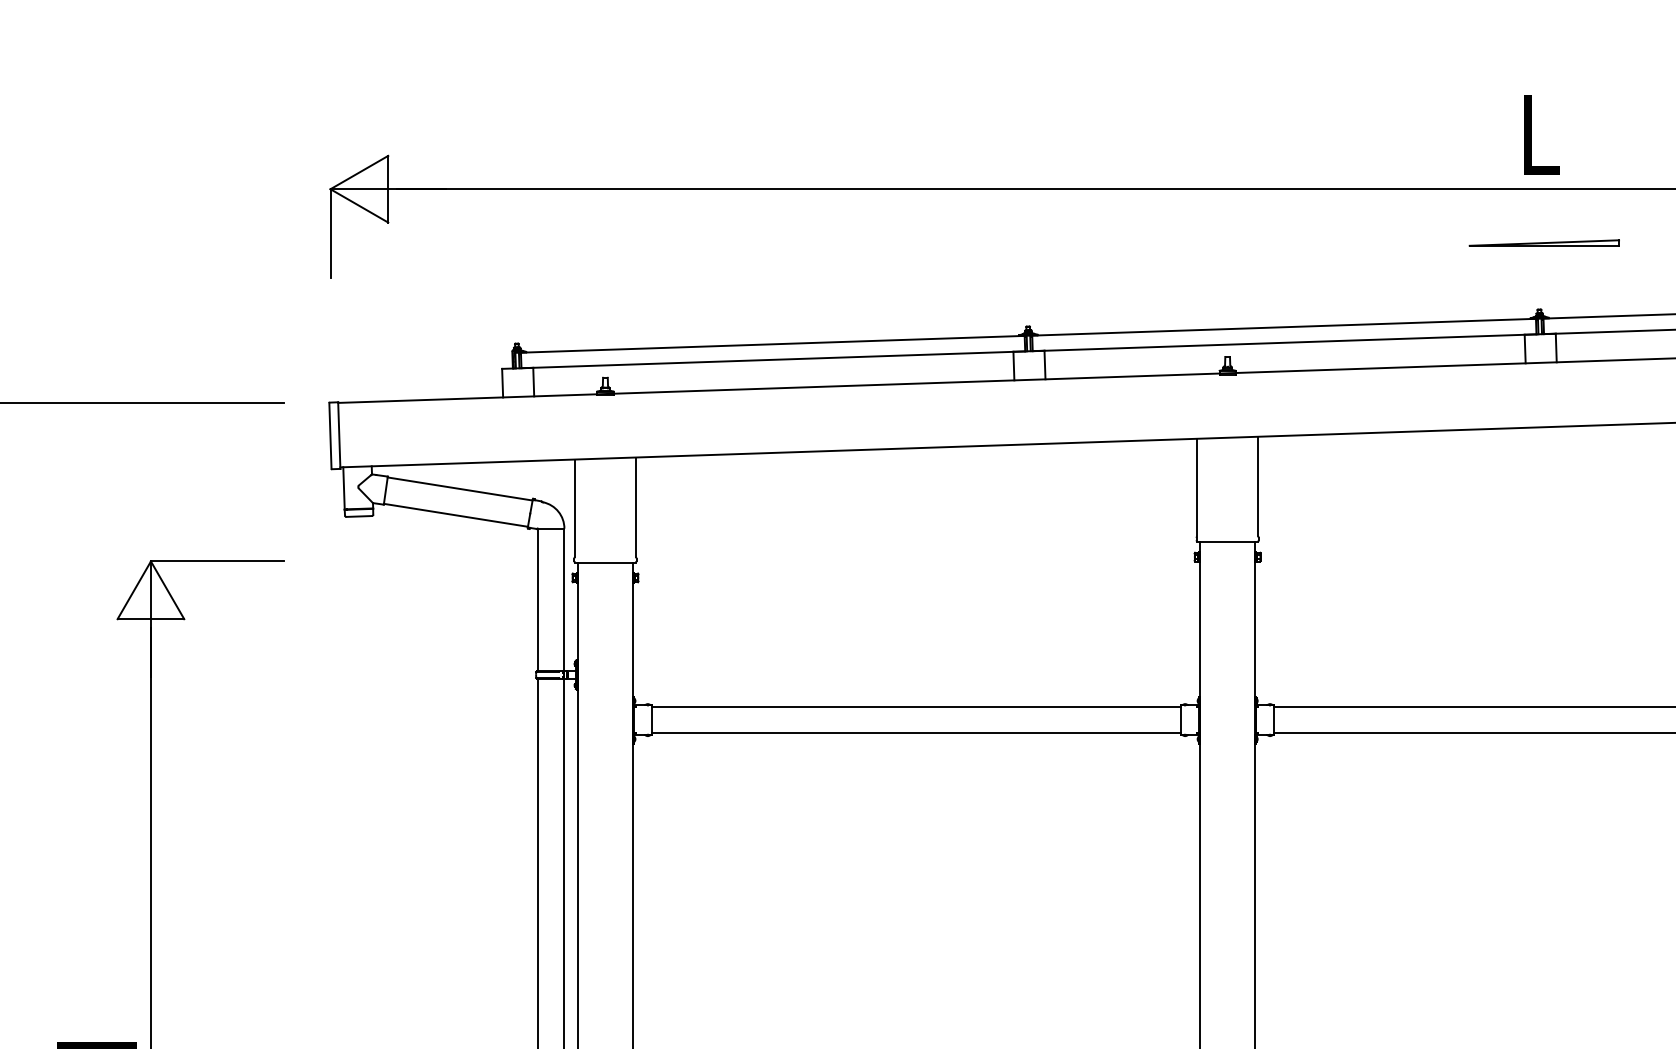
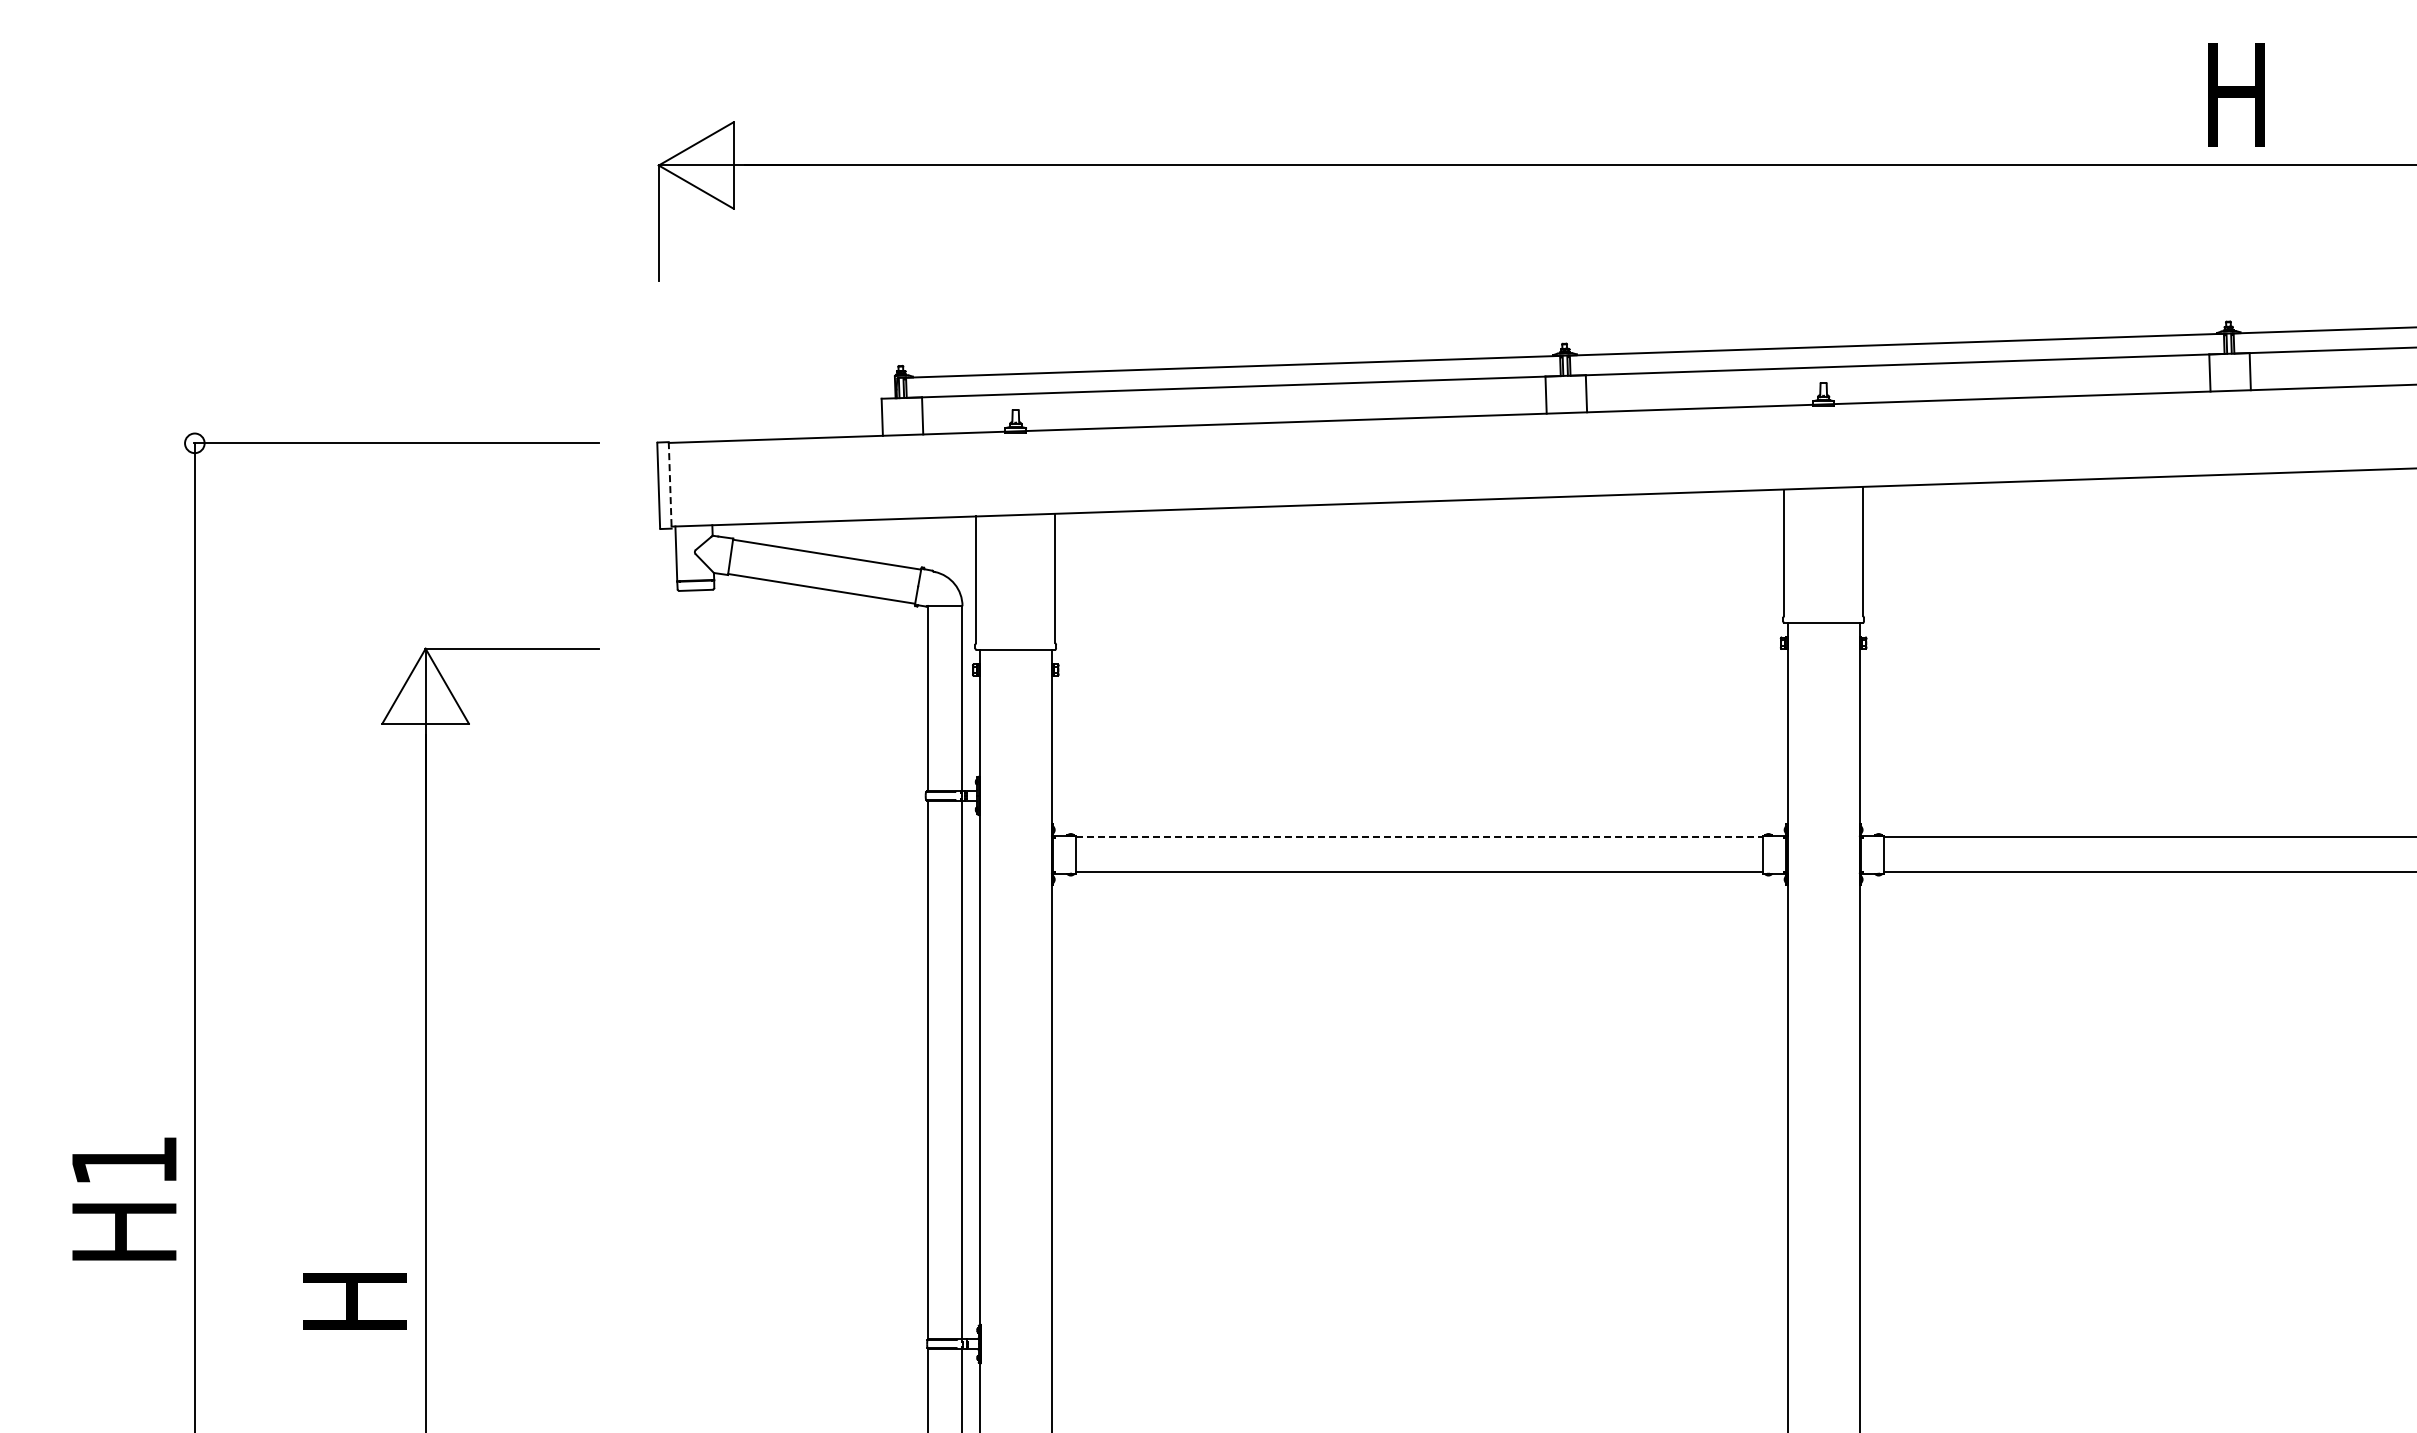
text: (1549, 134) -> (2241, 94), L -> H
part: (1544, 242) -> (2234, 234), removed
line: (339, 435) -> (670, 485), solid -> dashed
line: (916, 706) -> (1419, 837), solid -> dashed

